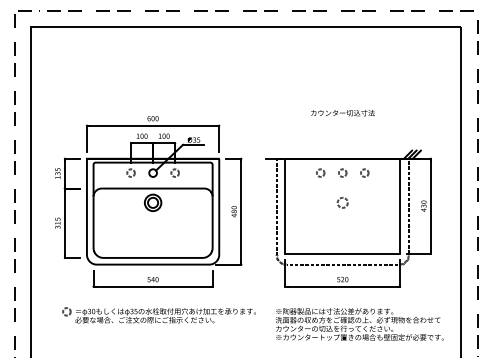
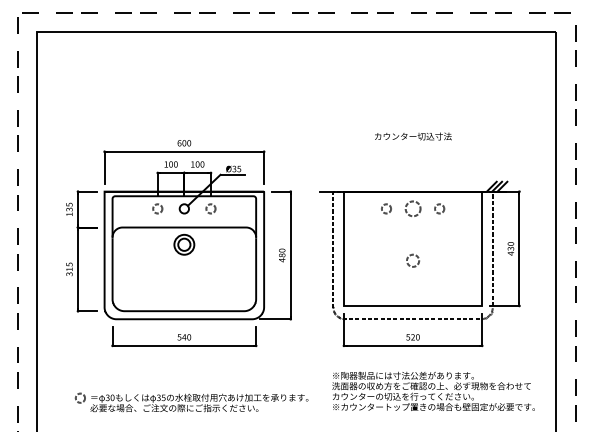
circle: (342, 172) -> (412, 208), size x1.6
circle: (342, 202) -> (412, 260), moved
part: (159, 315) -> (191, 402), moved

